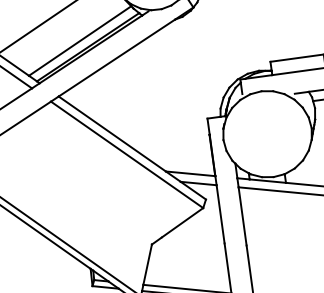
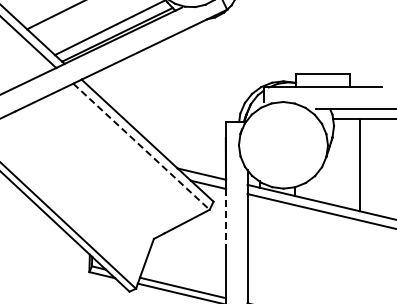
line: (127, 154) -> (141, 146), solid -> dashed
line: (221, 214) -> (226, 218), solid -> dashed

